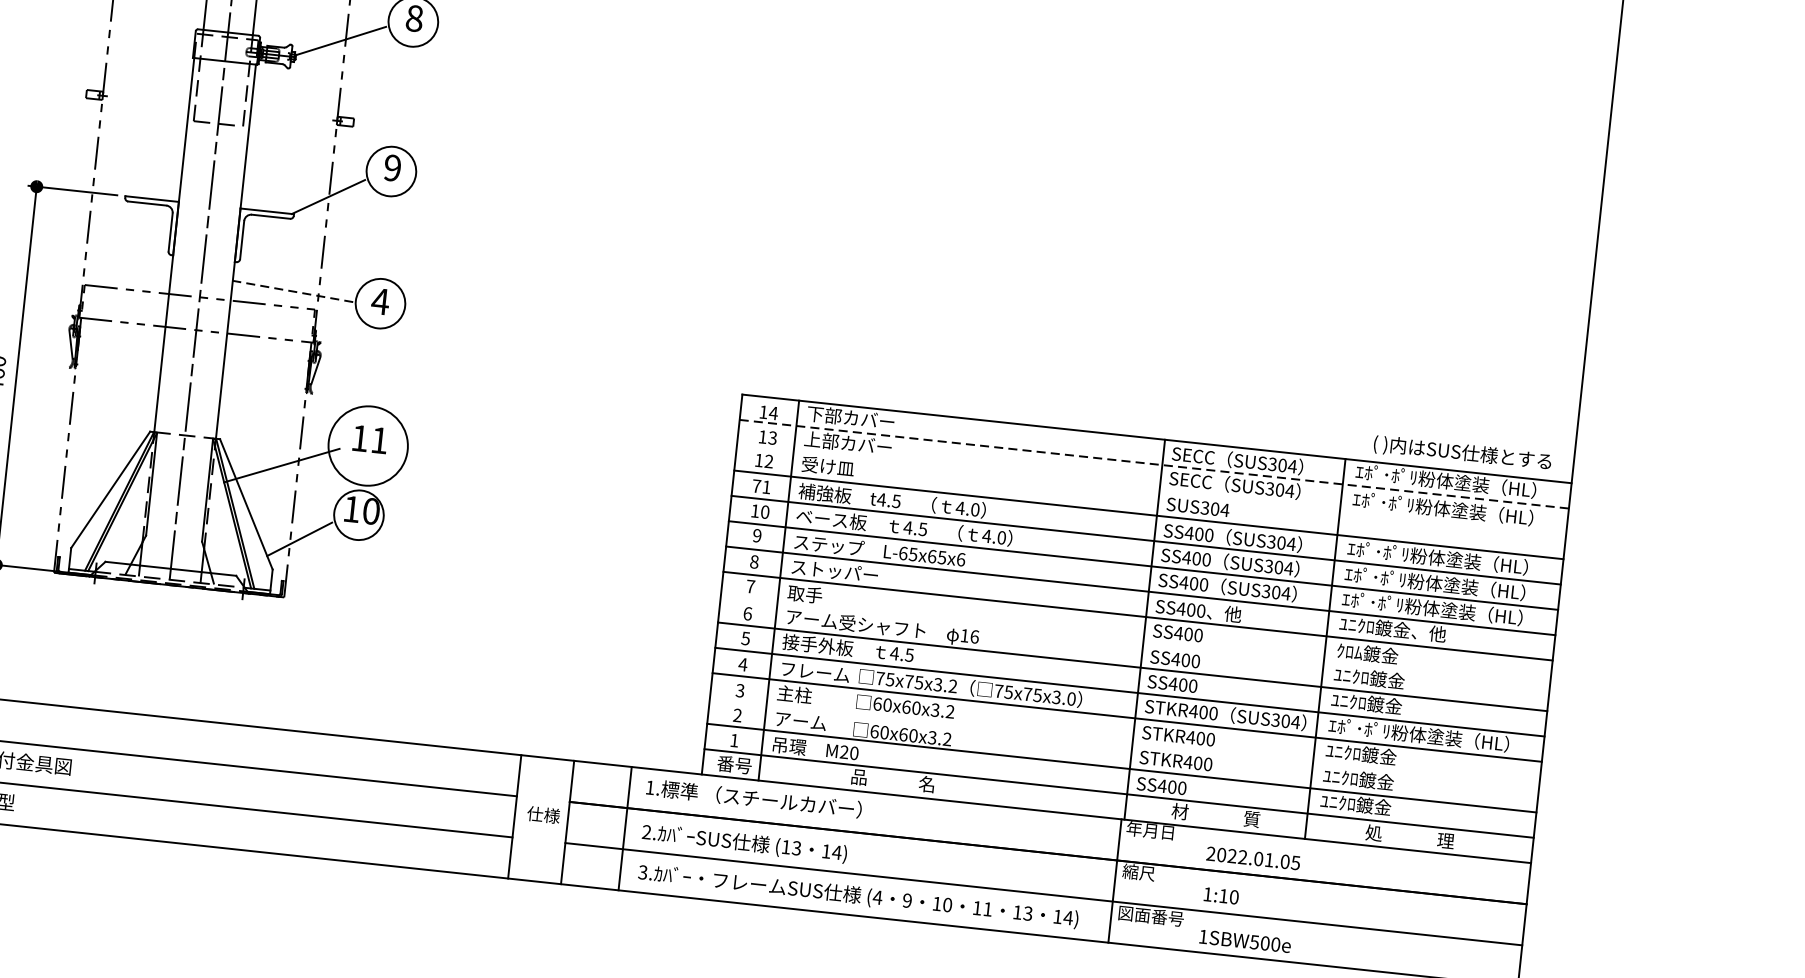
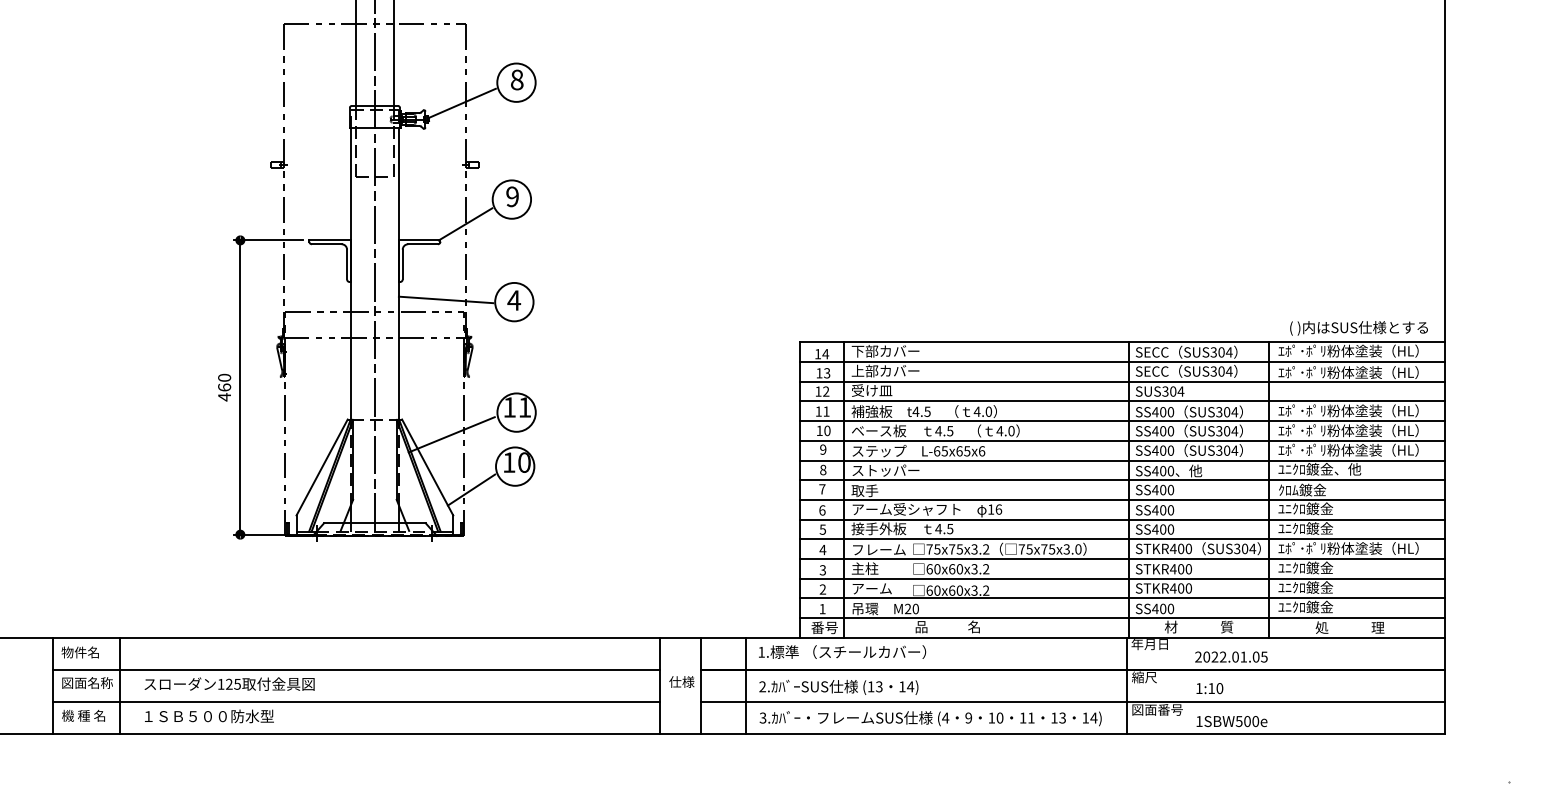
line: (292, 290) -> (445, 299), dashed -> solid
circle: (368, 445) -> (516, 412), size x0.62
line: (1153, 464) -> (1122, 362), dashed -> solid
text: (756, 486) -> (818, 411), 71 -> 11
line: (1151, 489) -> (1122, 381), added
line: (1135, 640) -> (1122, 499), added
line: (1124, 742) -> (1122, 578), added

